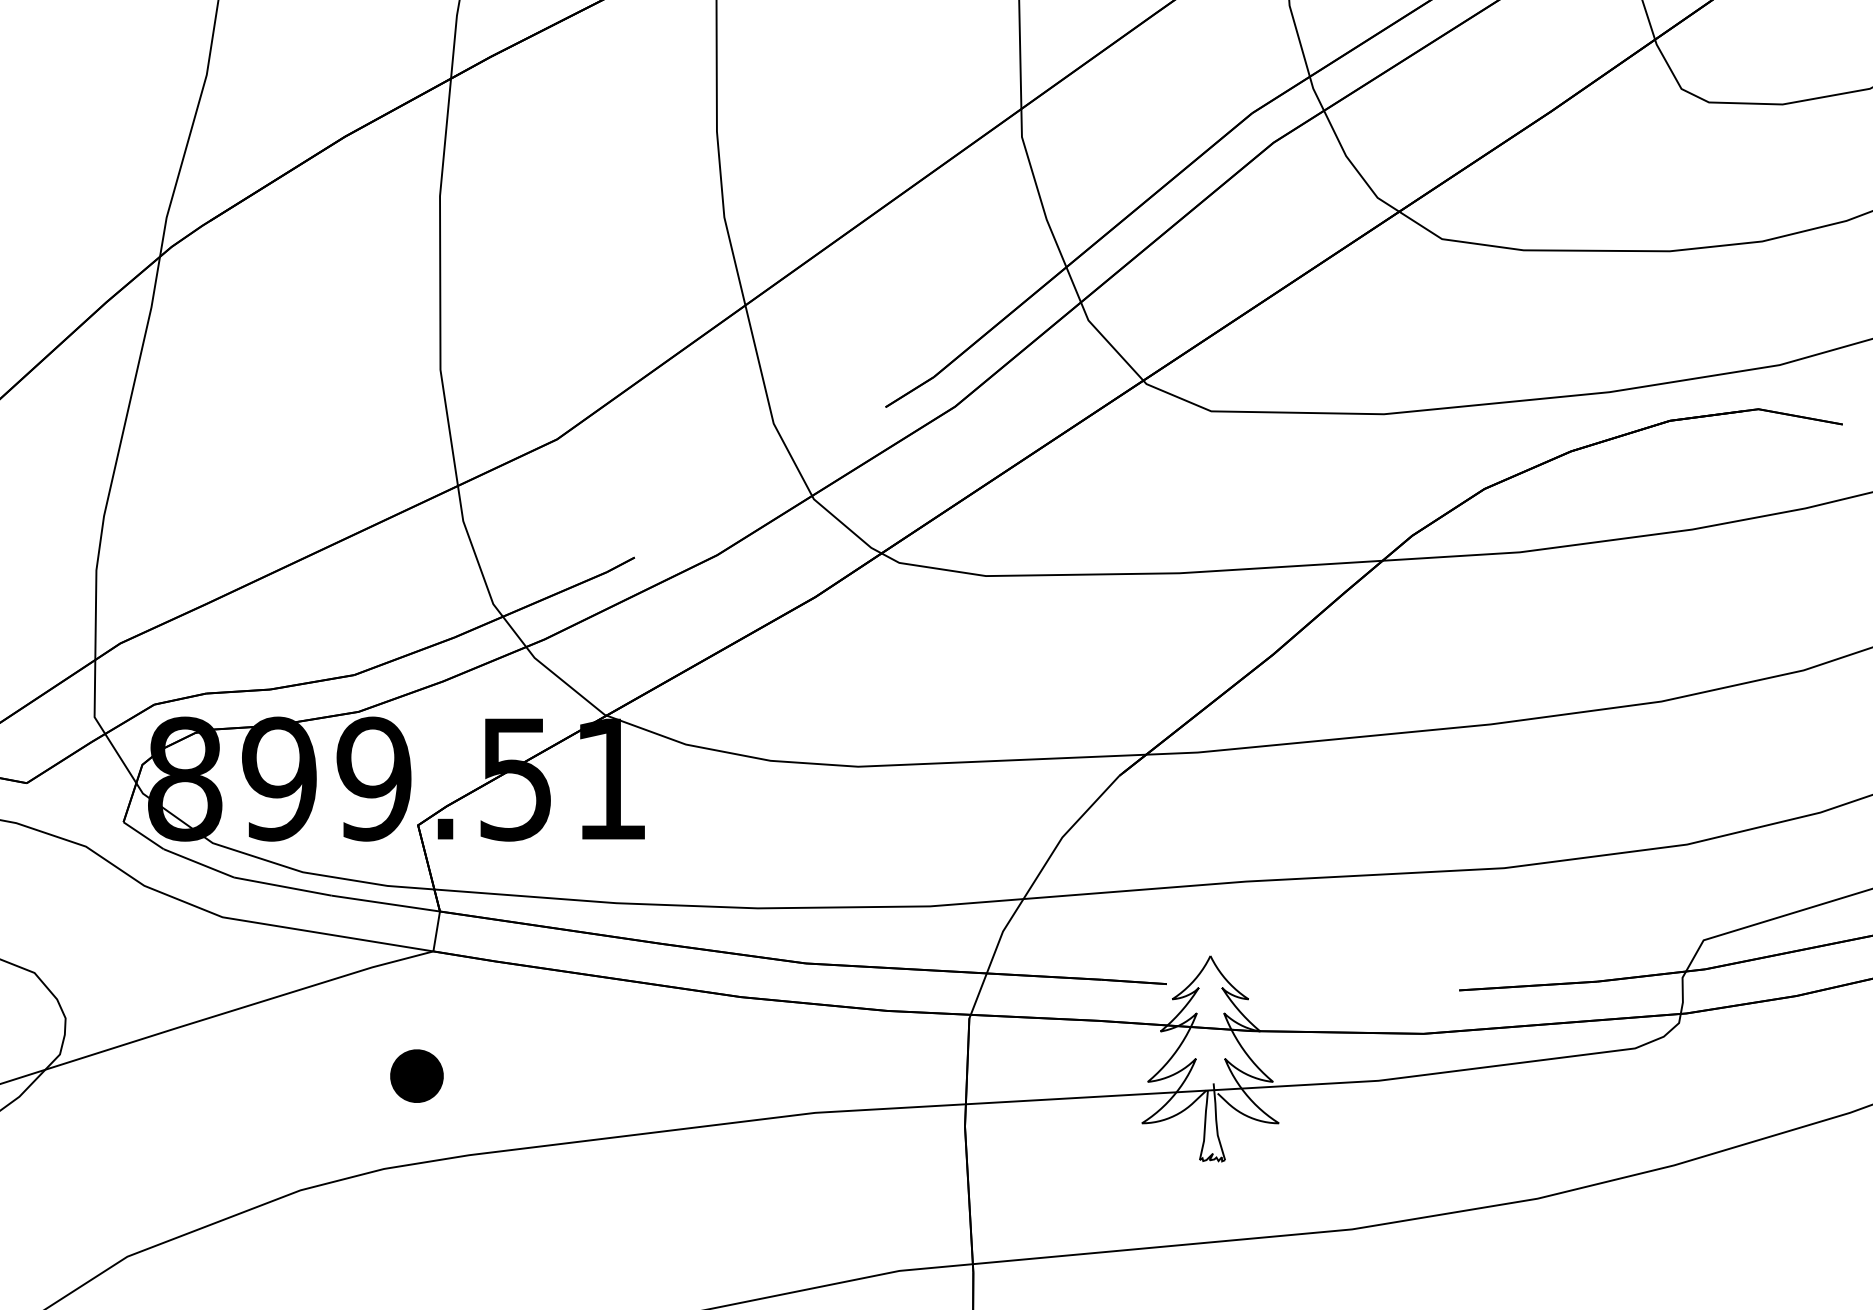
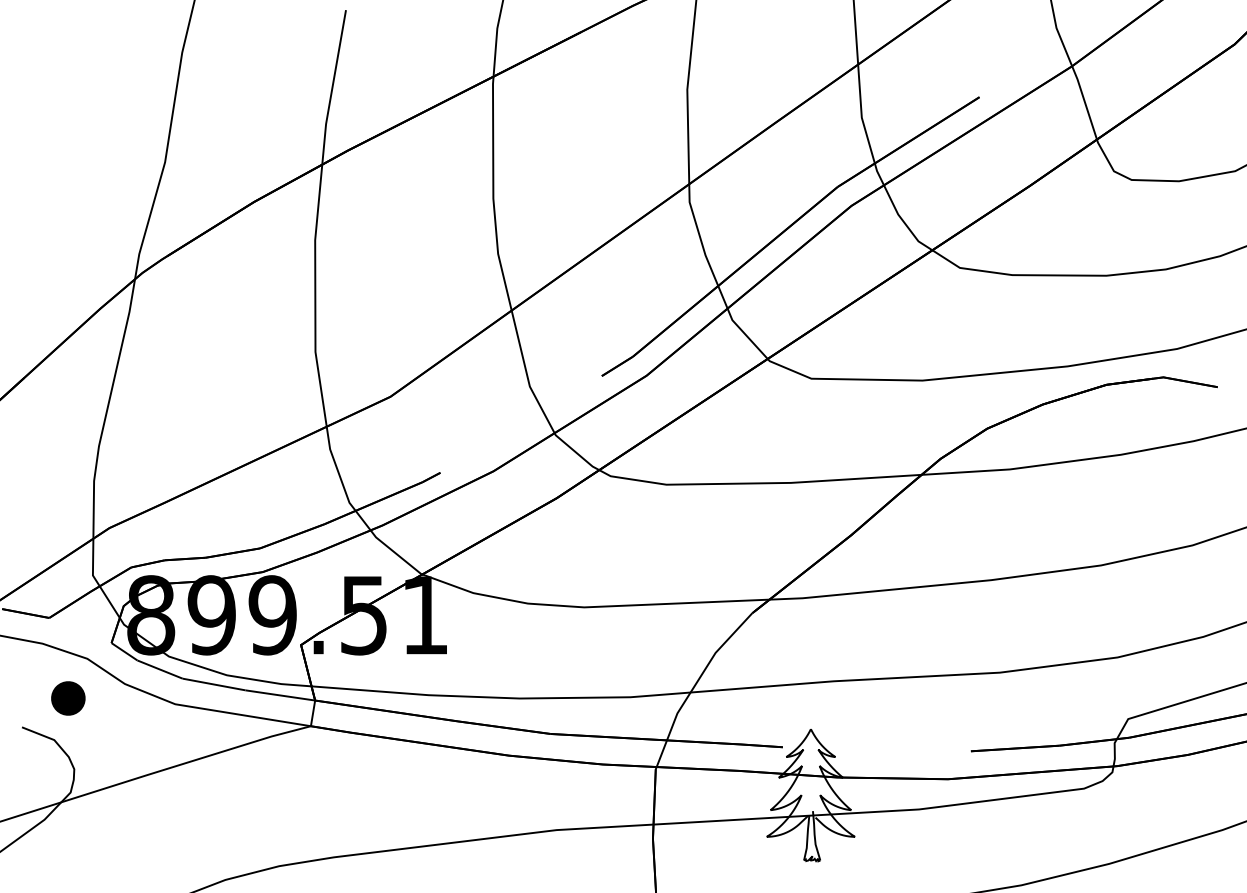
part: (417, 1076) -> (68, 698), moved

